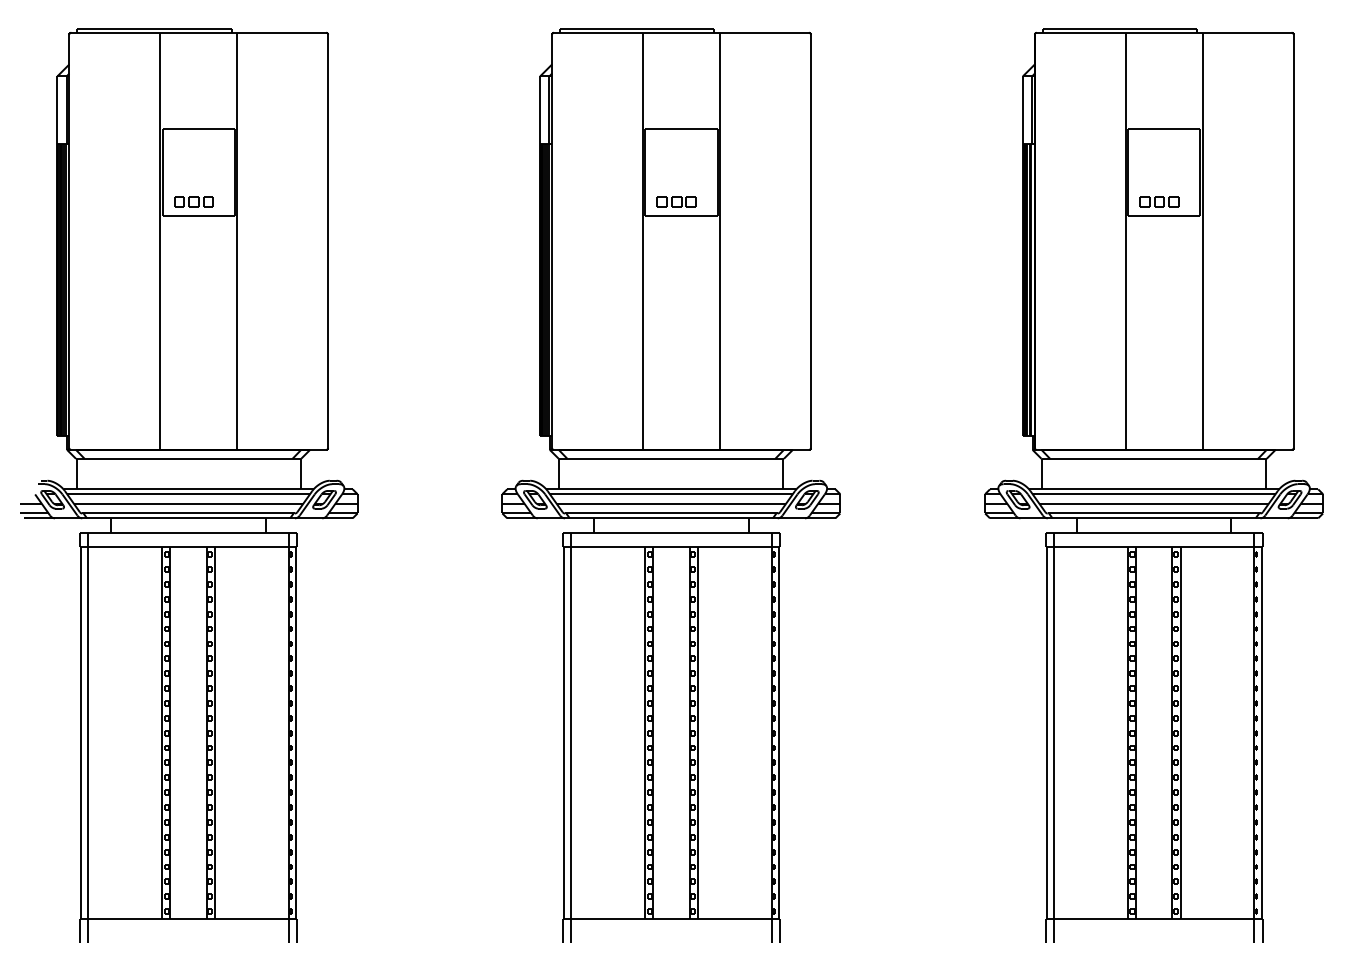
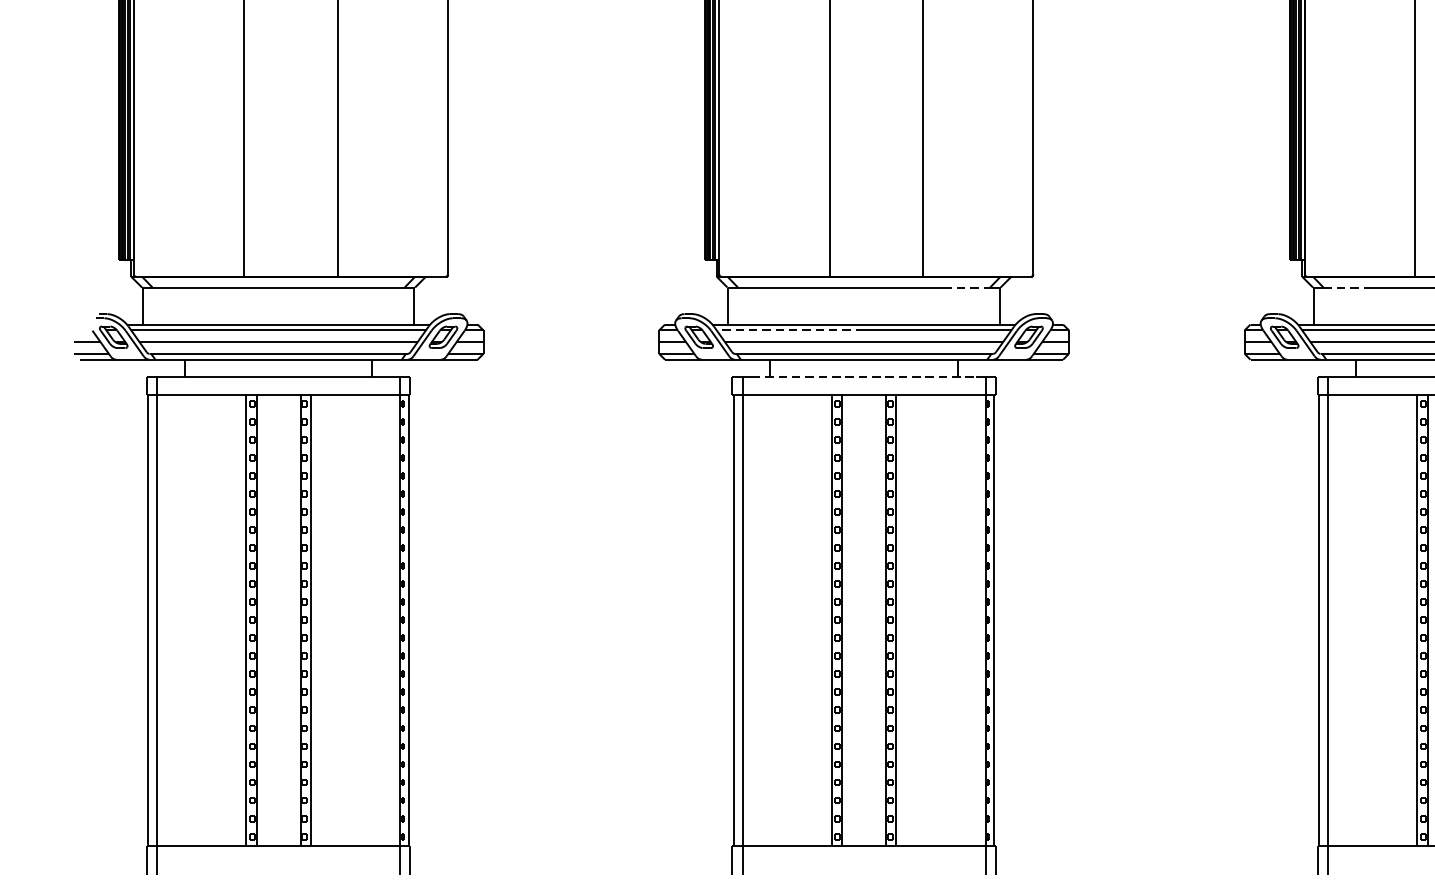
line: (756, 458) -> (967, 287), solid -> dashed
line: (1069, 458) -> (1346, 287), solid -> dashed
line: (610, 494) -> (790, 330), solid -> dashed
line: (671, 532) -> (864, 376), solid -> dashed

